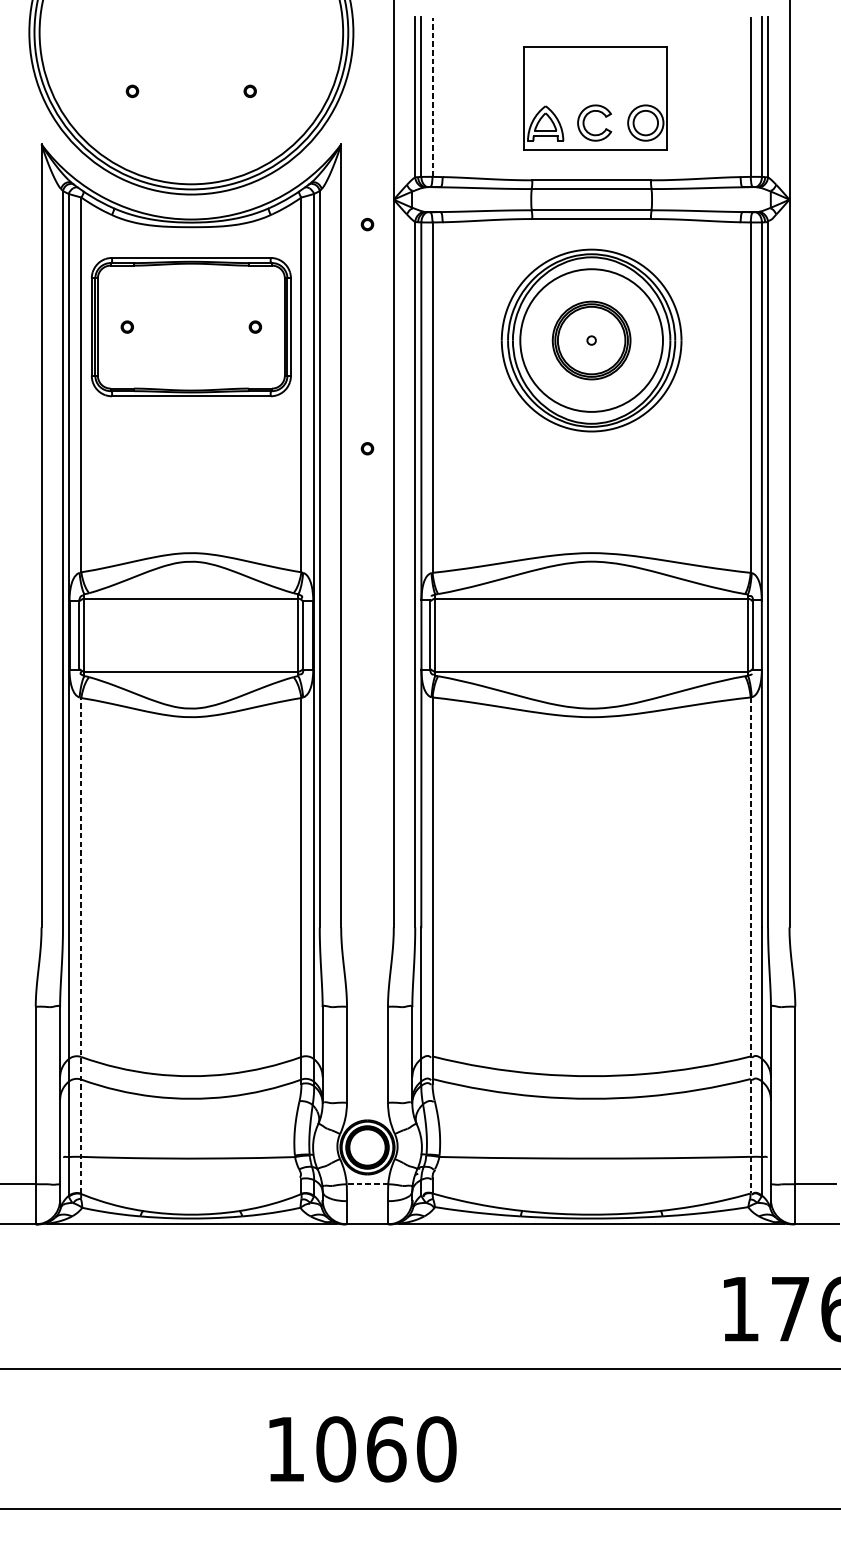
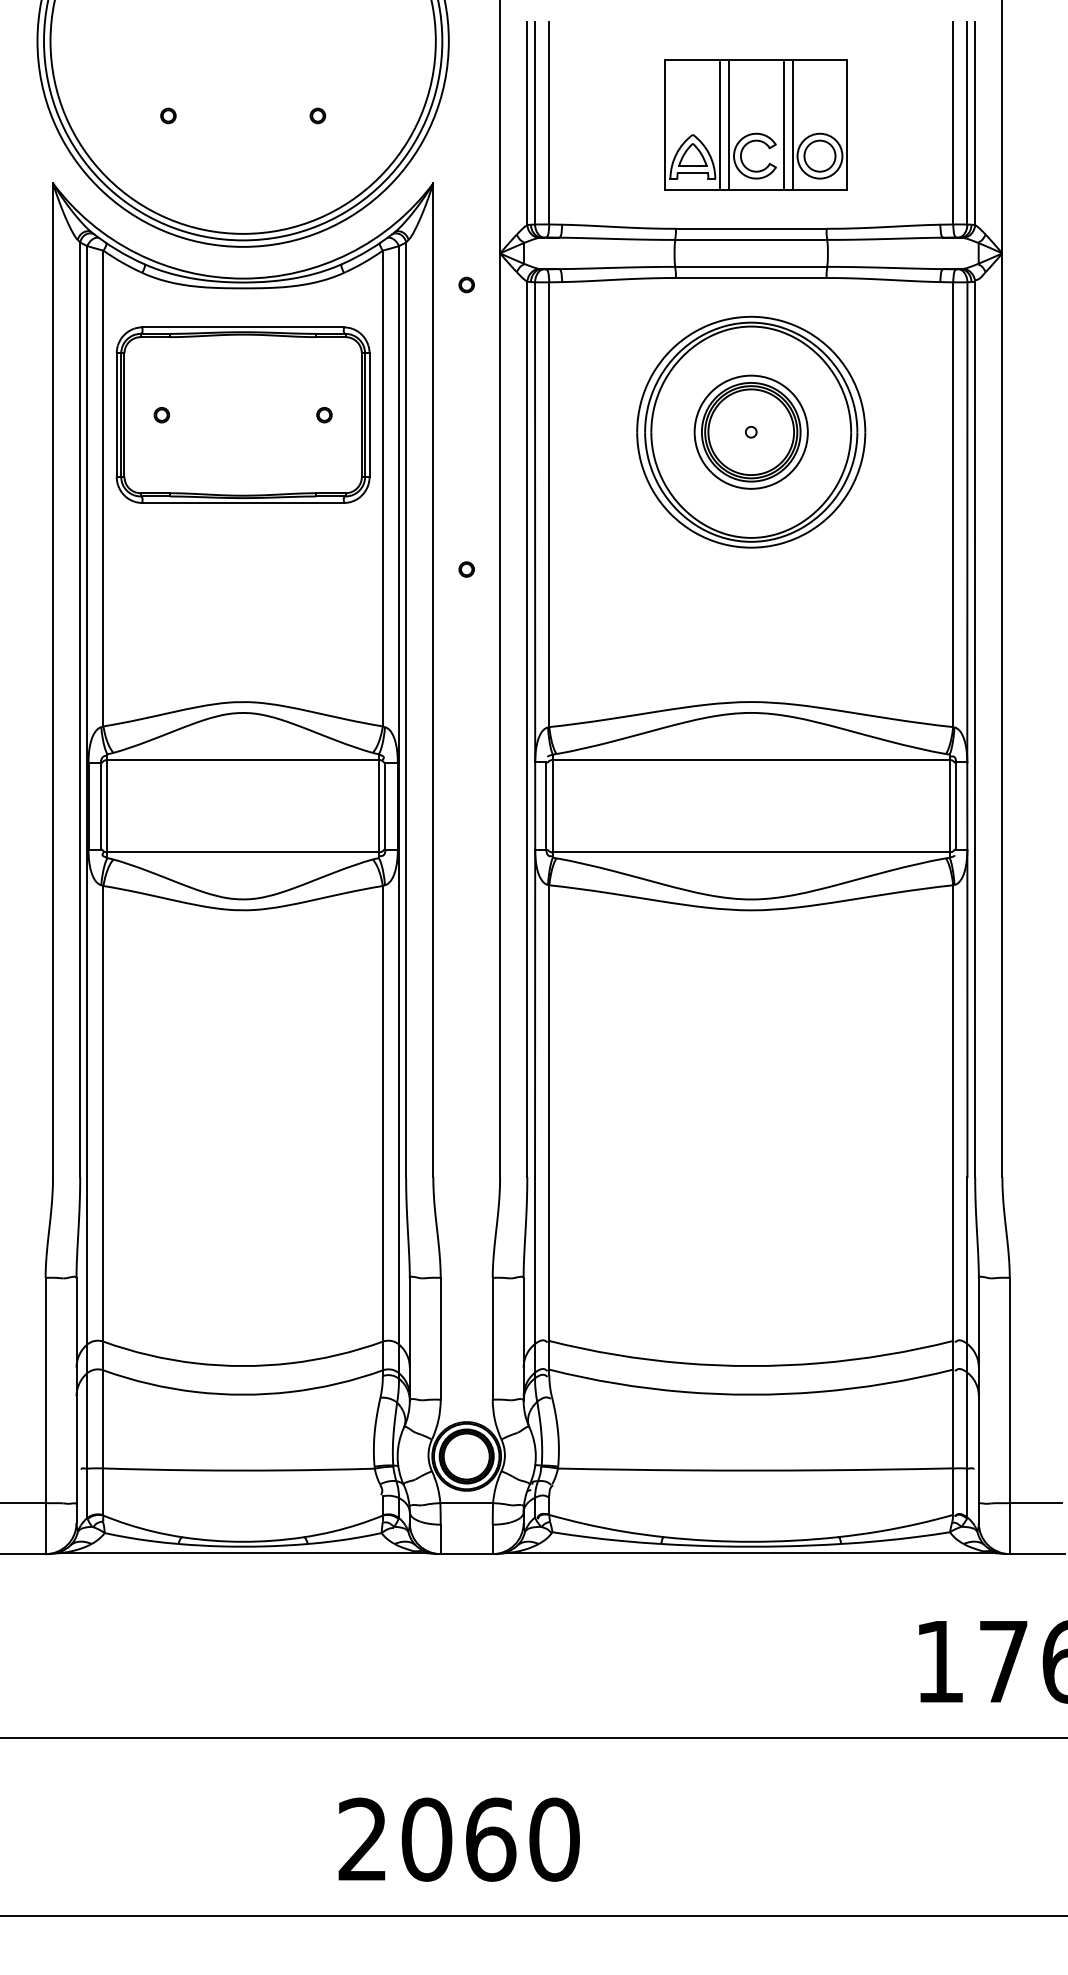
line: (432, 96) -> (549, 122), dashed -> solid
line: (567, 98) -> (720, 125), added
line: (573, 98) -> (728, 125), added
line: (617, 98) -> (783, 125), added
line: (624, 98) -> (792, 125), added
circle: (591, 339) -> (750, 431), size x0.62
line: (81, 945) -> (103, 1200), dashed -> solid
line: (750, 945) -> (953, 1199), dashed -> solid
line: (367, 1184) -> (466, 1503), dashed -> solid
text: (284, 1448) -> (361, 1838), 1060 -> 2060

